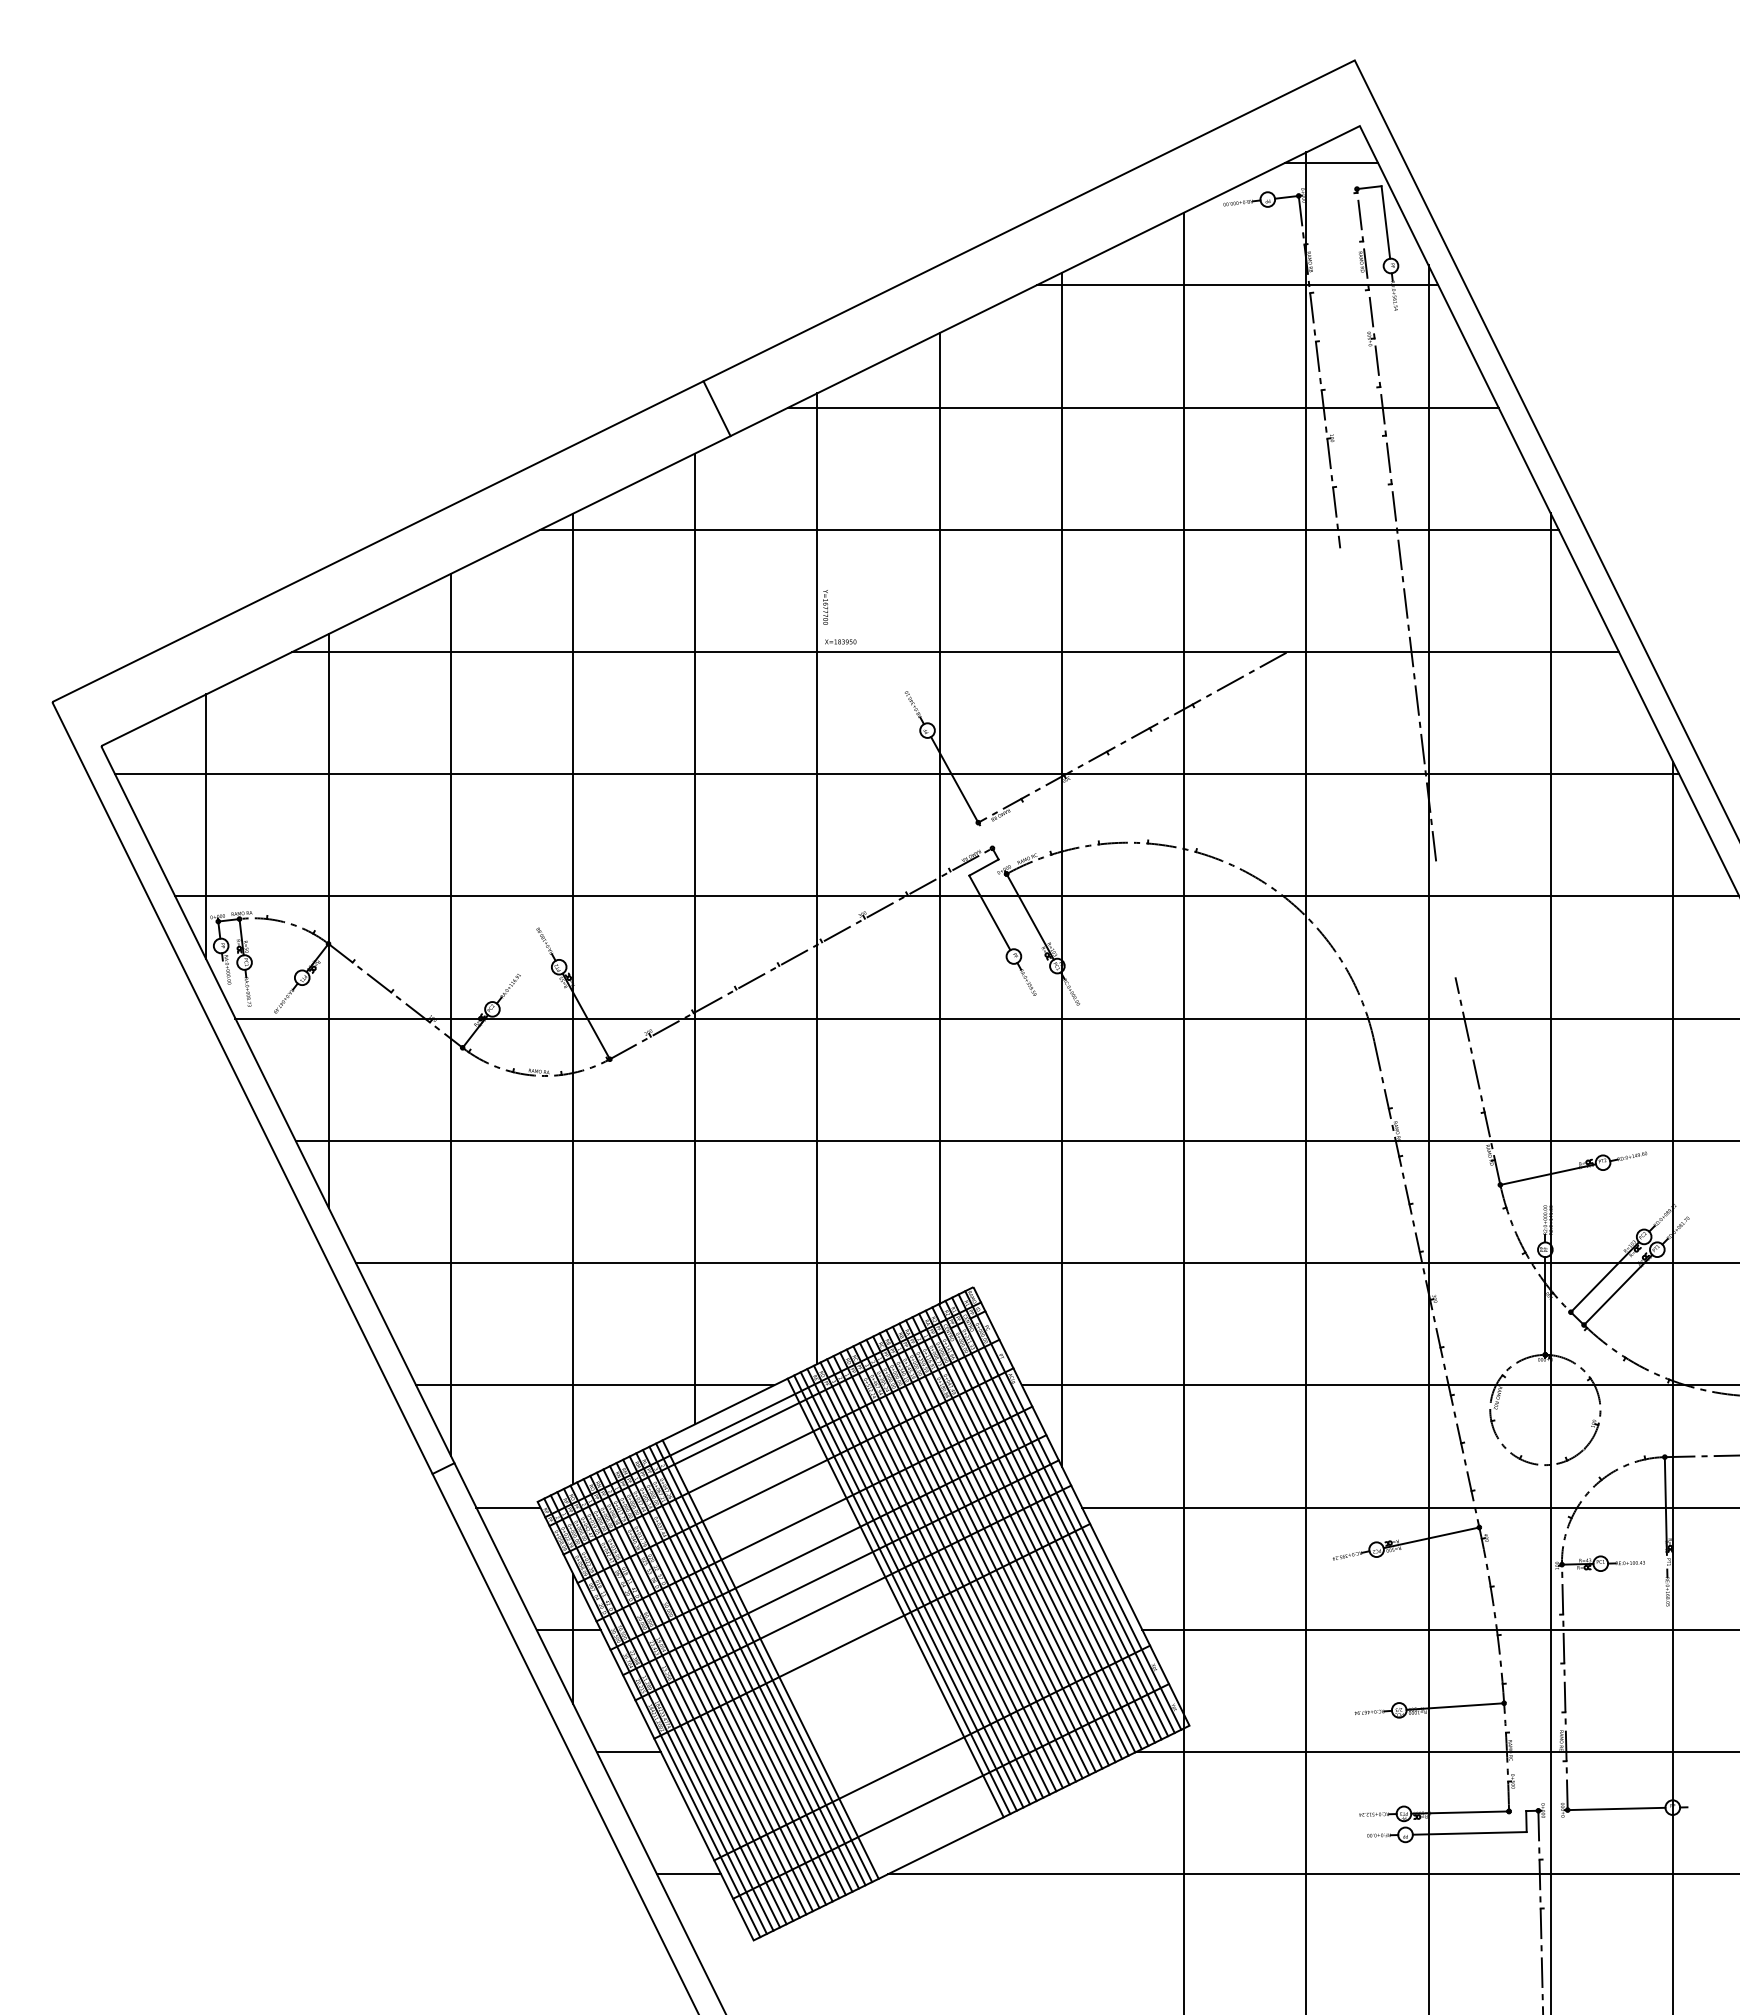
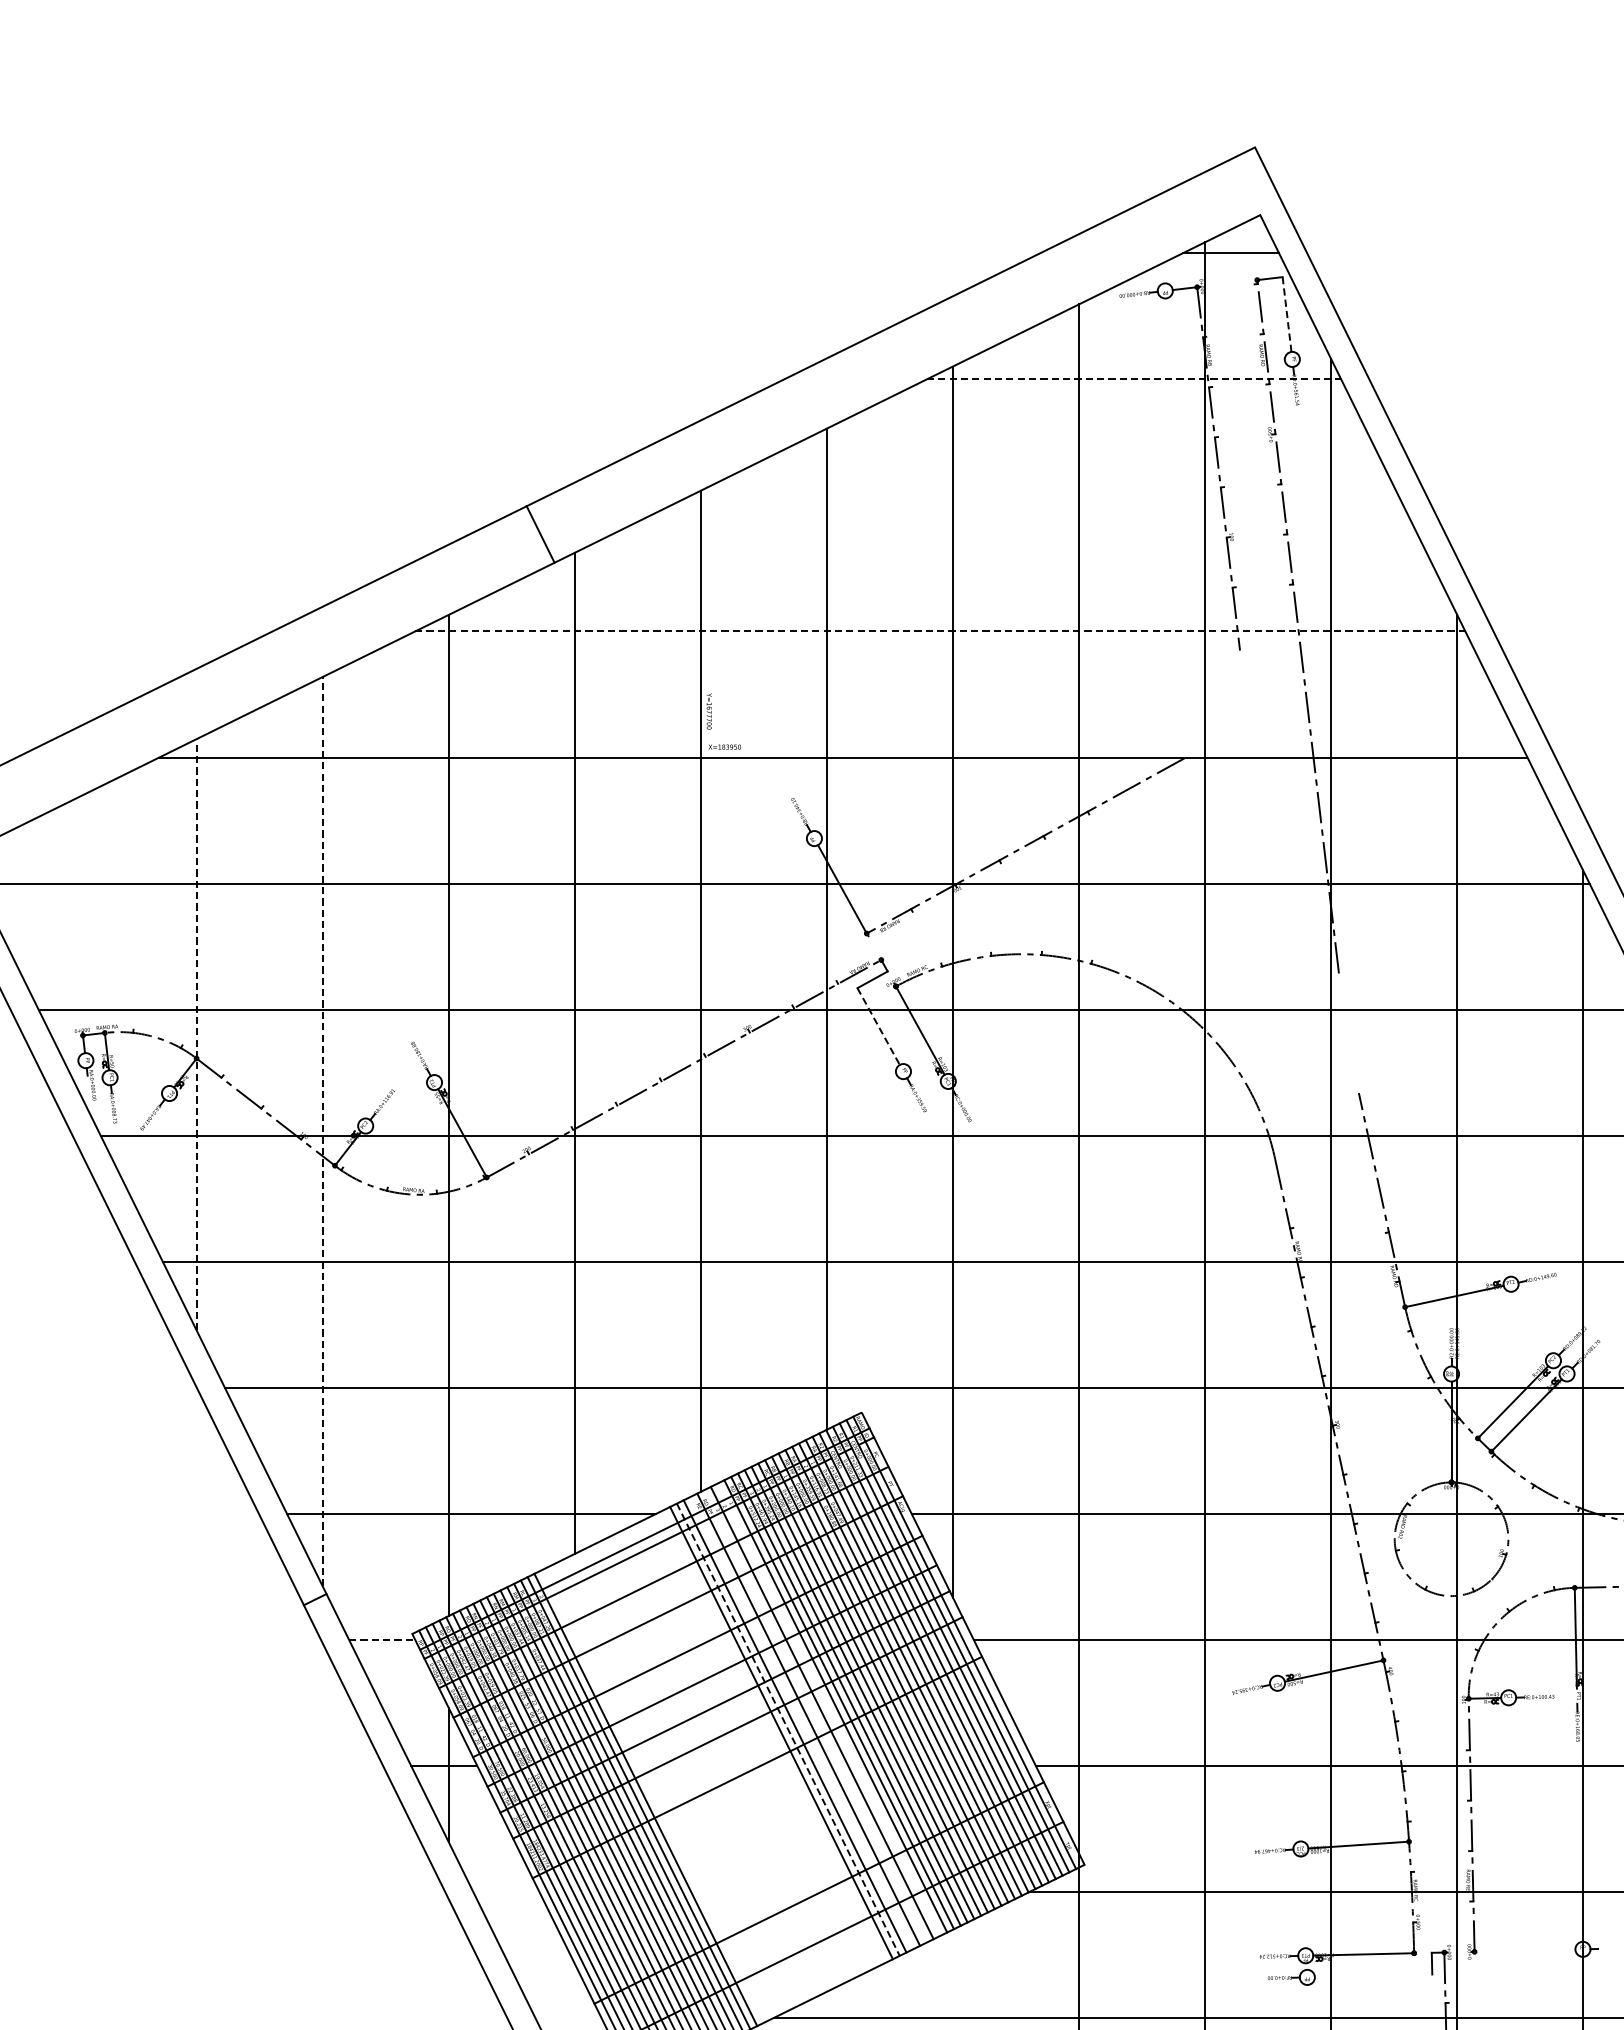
line: (1385, 222) -> (1286, 314), solid -> dashed
line: (1237, 285) -> (1134, 379), solid -> dashed
line: (1143, 407) -> (1037, 505), removed
line: (716, 408) -> (540, 534), moved
line: (1050, 529) -> (941, 631), solid -> dashed
line: (206, 826) -> (70, 937), removed
line: (989, 912) -> (878, 1026), solid -> dashed
line: (328, 920) -> (196, 1034), solid -> dashed
line: (450, 1014) -> (322, 1131), solid -> dashed
line: (508, 1507) -> (382, 1639), solid -> dashed
line: (941, 1575) -> (828, 1709), removed
line: (928, 1581) -> (815, 1716), removed
line: (915, 1588) -> (801, 1723), removed
line: (902, 1595) -> (788, 1730), solid -> dashed
line: (770, 1659) -> (652, 1796), removed
line: (628, 1751) -> (506, 1891), removed
line: (1616, 1808) -> (1524, 1950), removed
line: (1469, 1833) -> (1373, 1975), removed
line: (688, 1874) -> (567, 2018), removed

